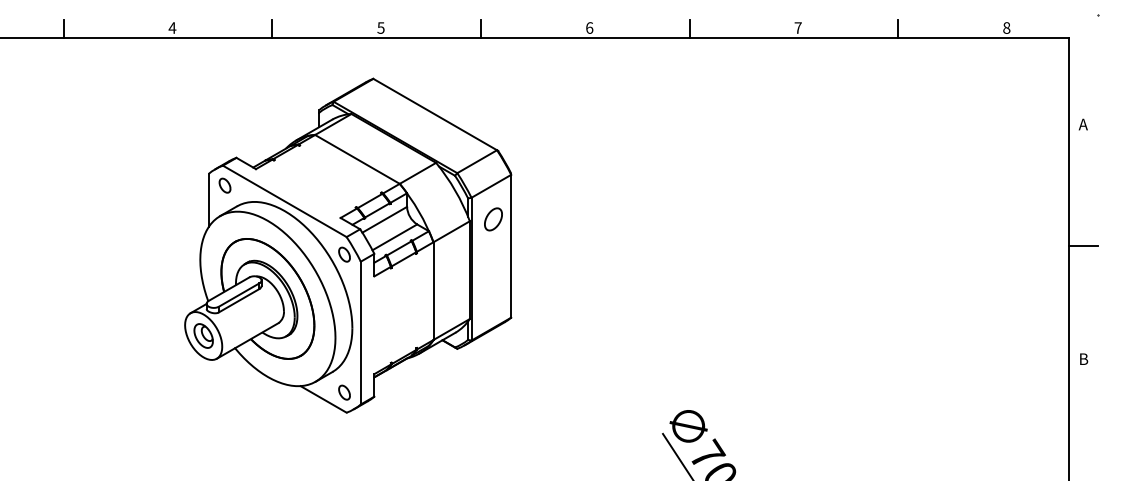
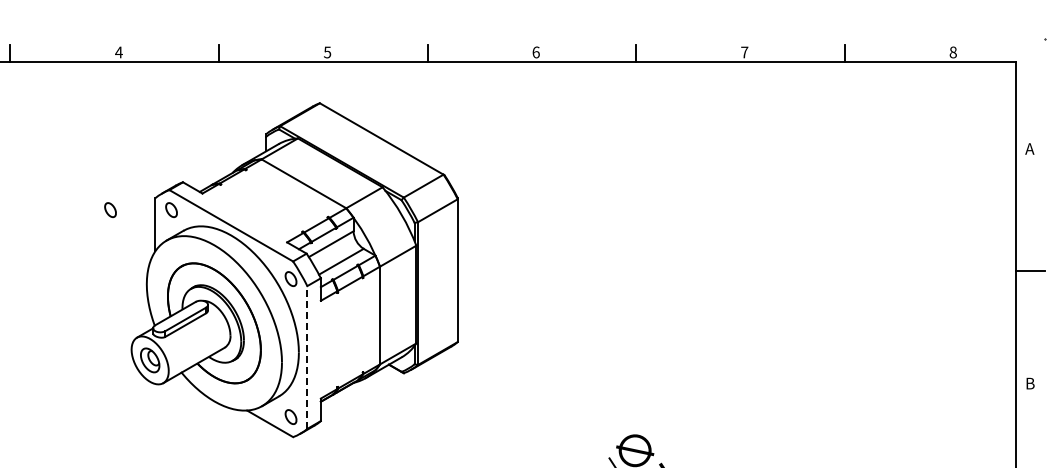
part: (163, 185) -> (110, 209), added
part: (493, 219) -> (440, 243), removed
line: (360, 332) -> (307, 356), solid -> dashed

